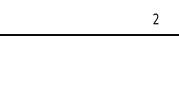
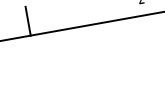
line: (50, 21) -> (27, 21), added

